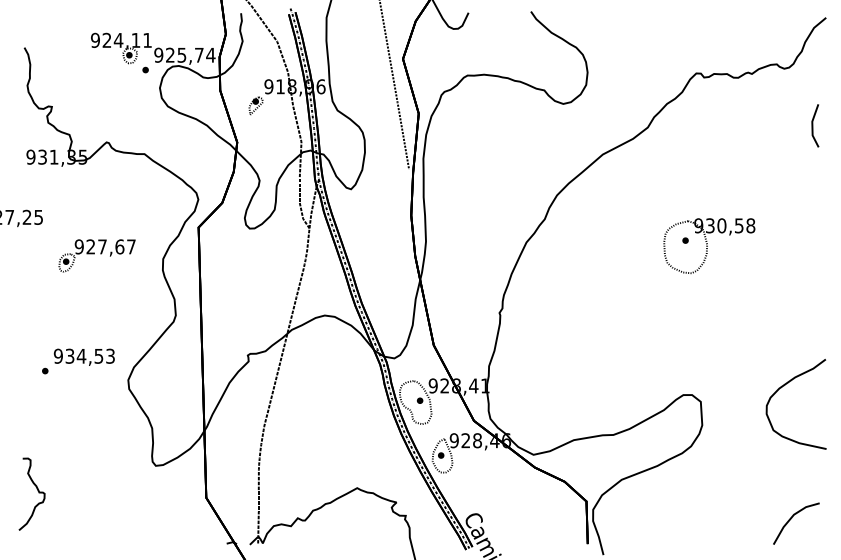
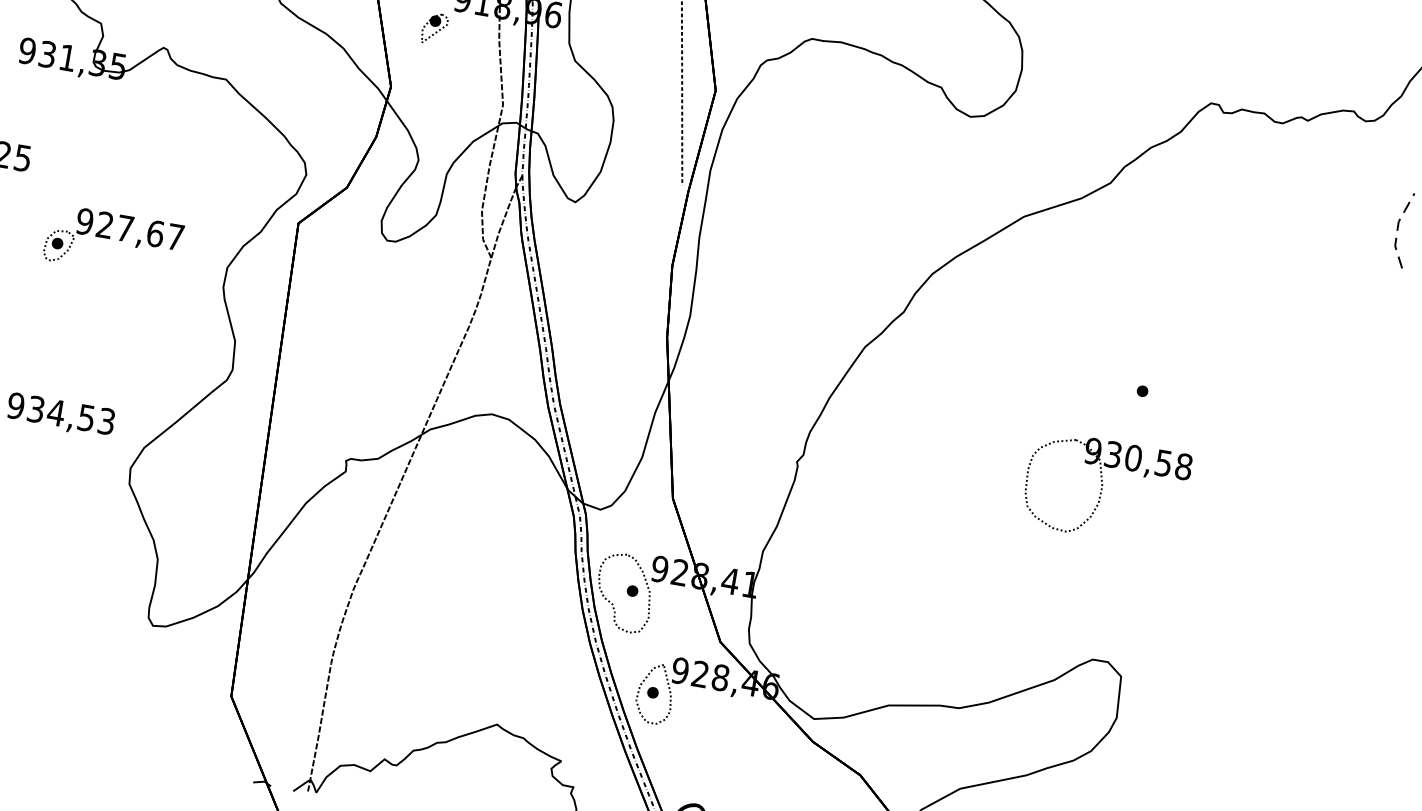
line: (812, 125) -> (1397, 228), solid -> dashed
part: (709, 245) -> (1106, 488), moved
curve: (784, 386) -> (1271, 674), removed

